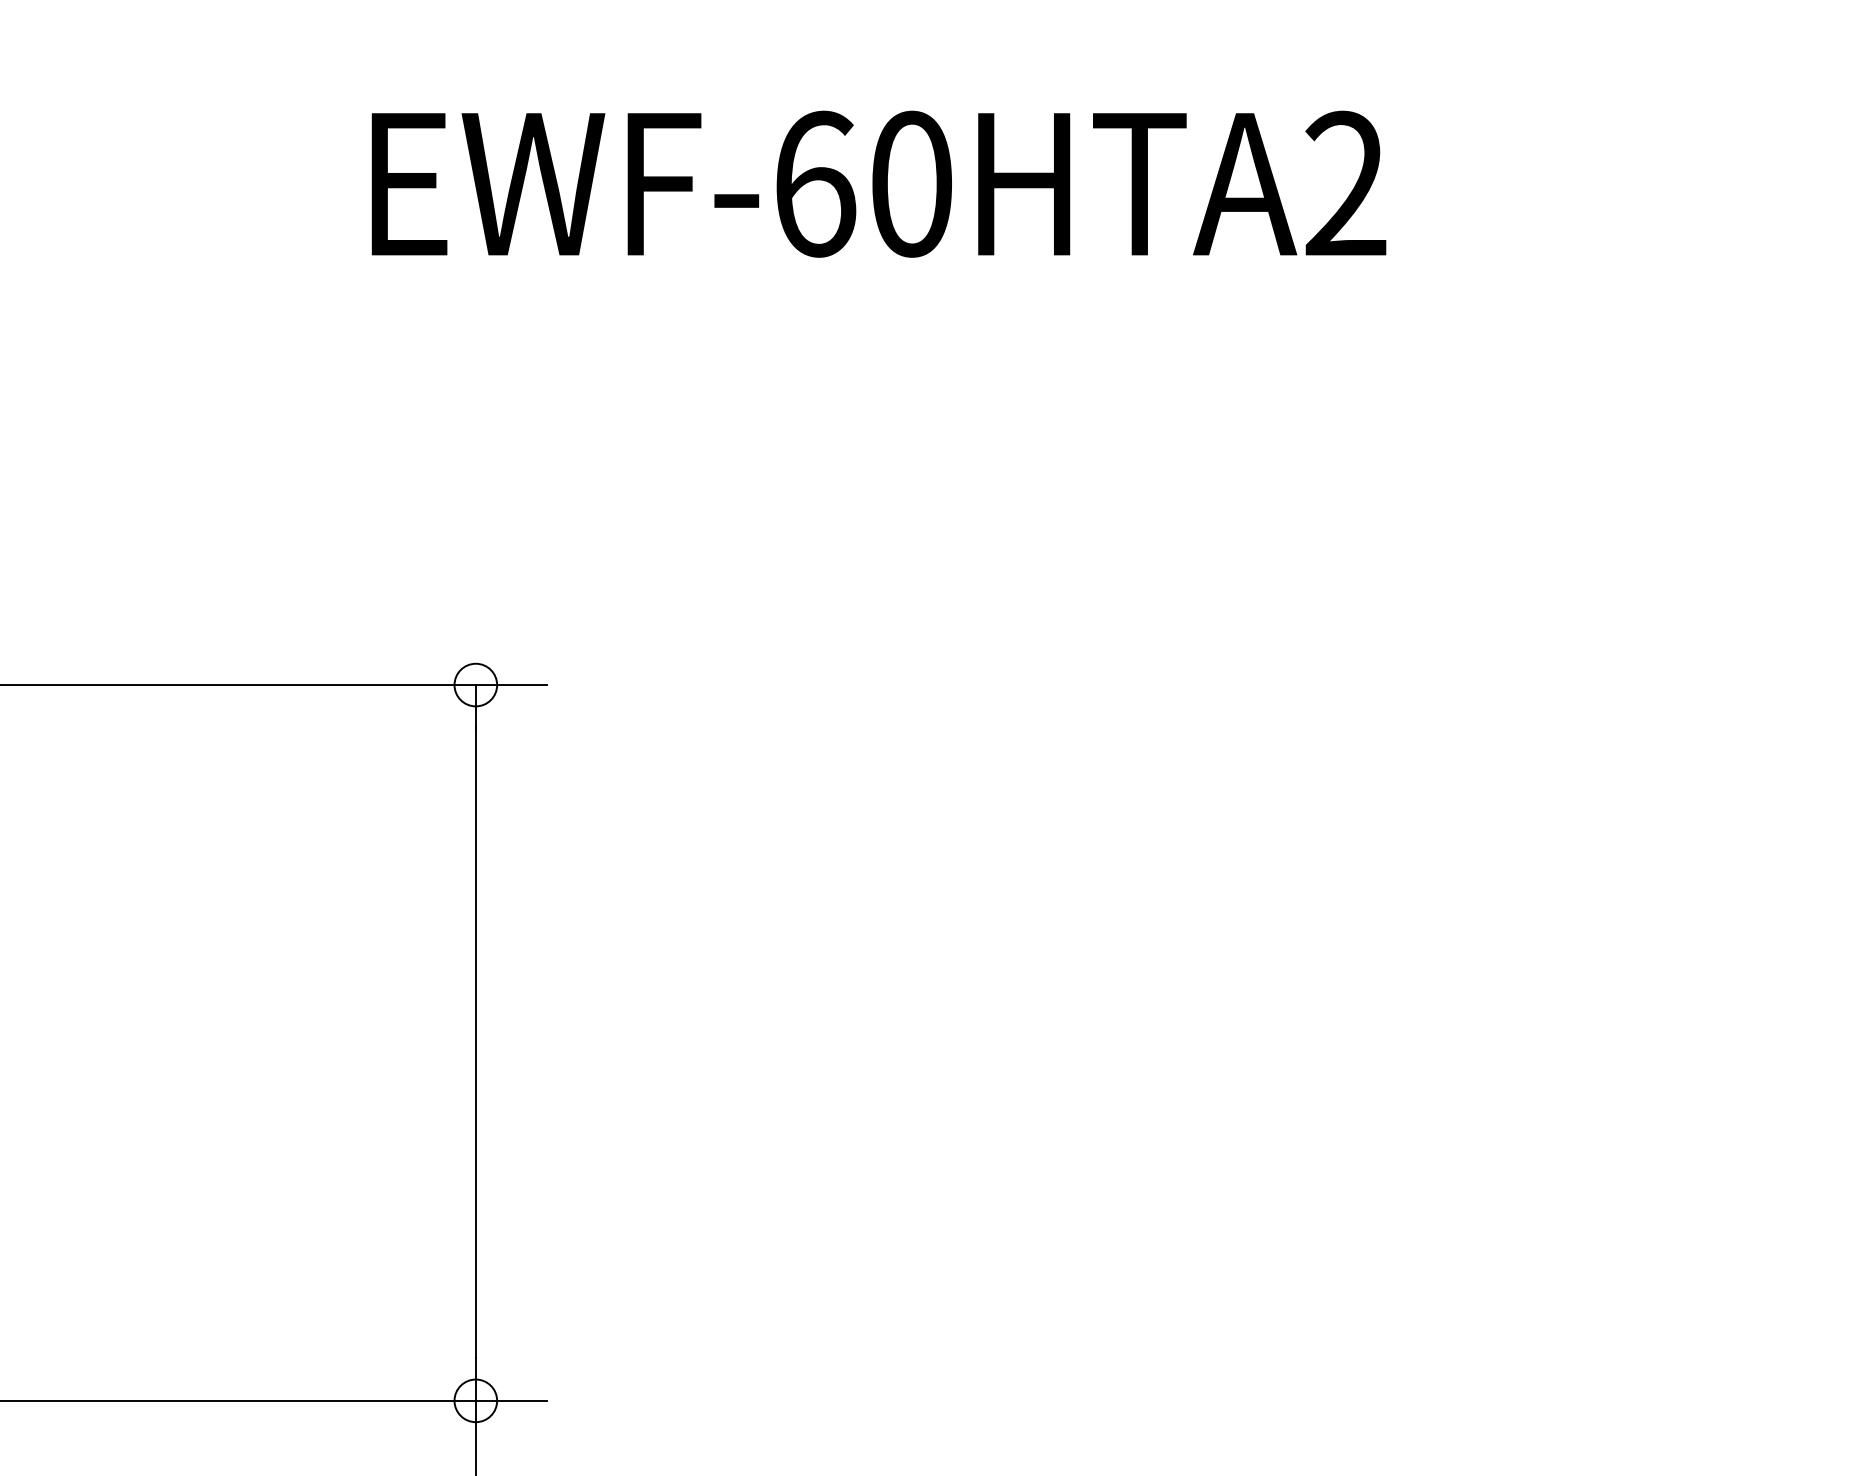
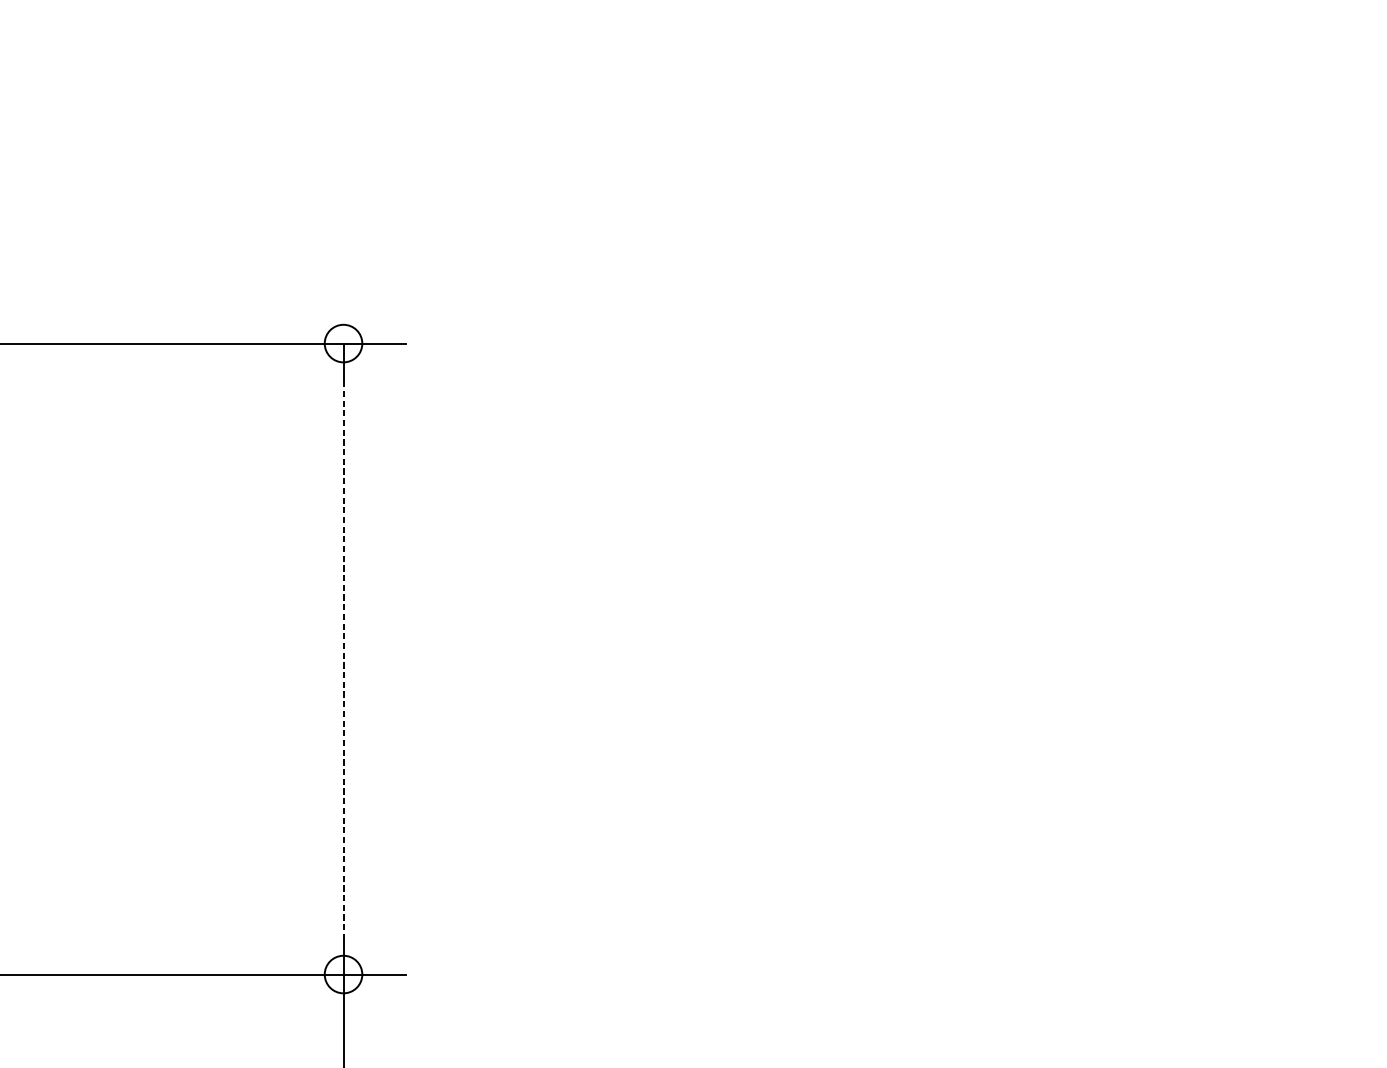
line: (475, 1043) -> (343, 659), solid -> dashed

